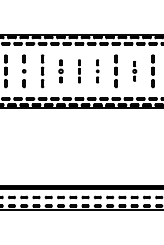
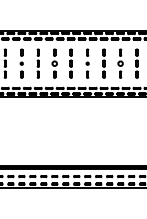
part: (60, 71) -> (54, 63), size x1.43
part: (79, 71) -> (71, 63), size x1.43
part: (97, 71) -> (87, 63), size x1.43
part: (134, 71) -> (120, 63), size x1.67

